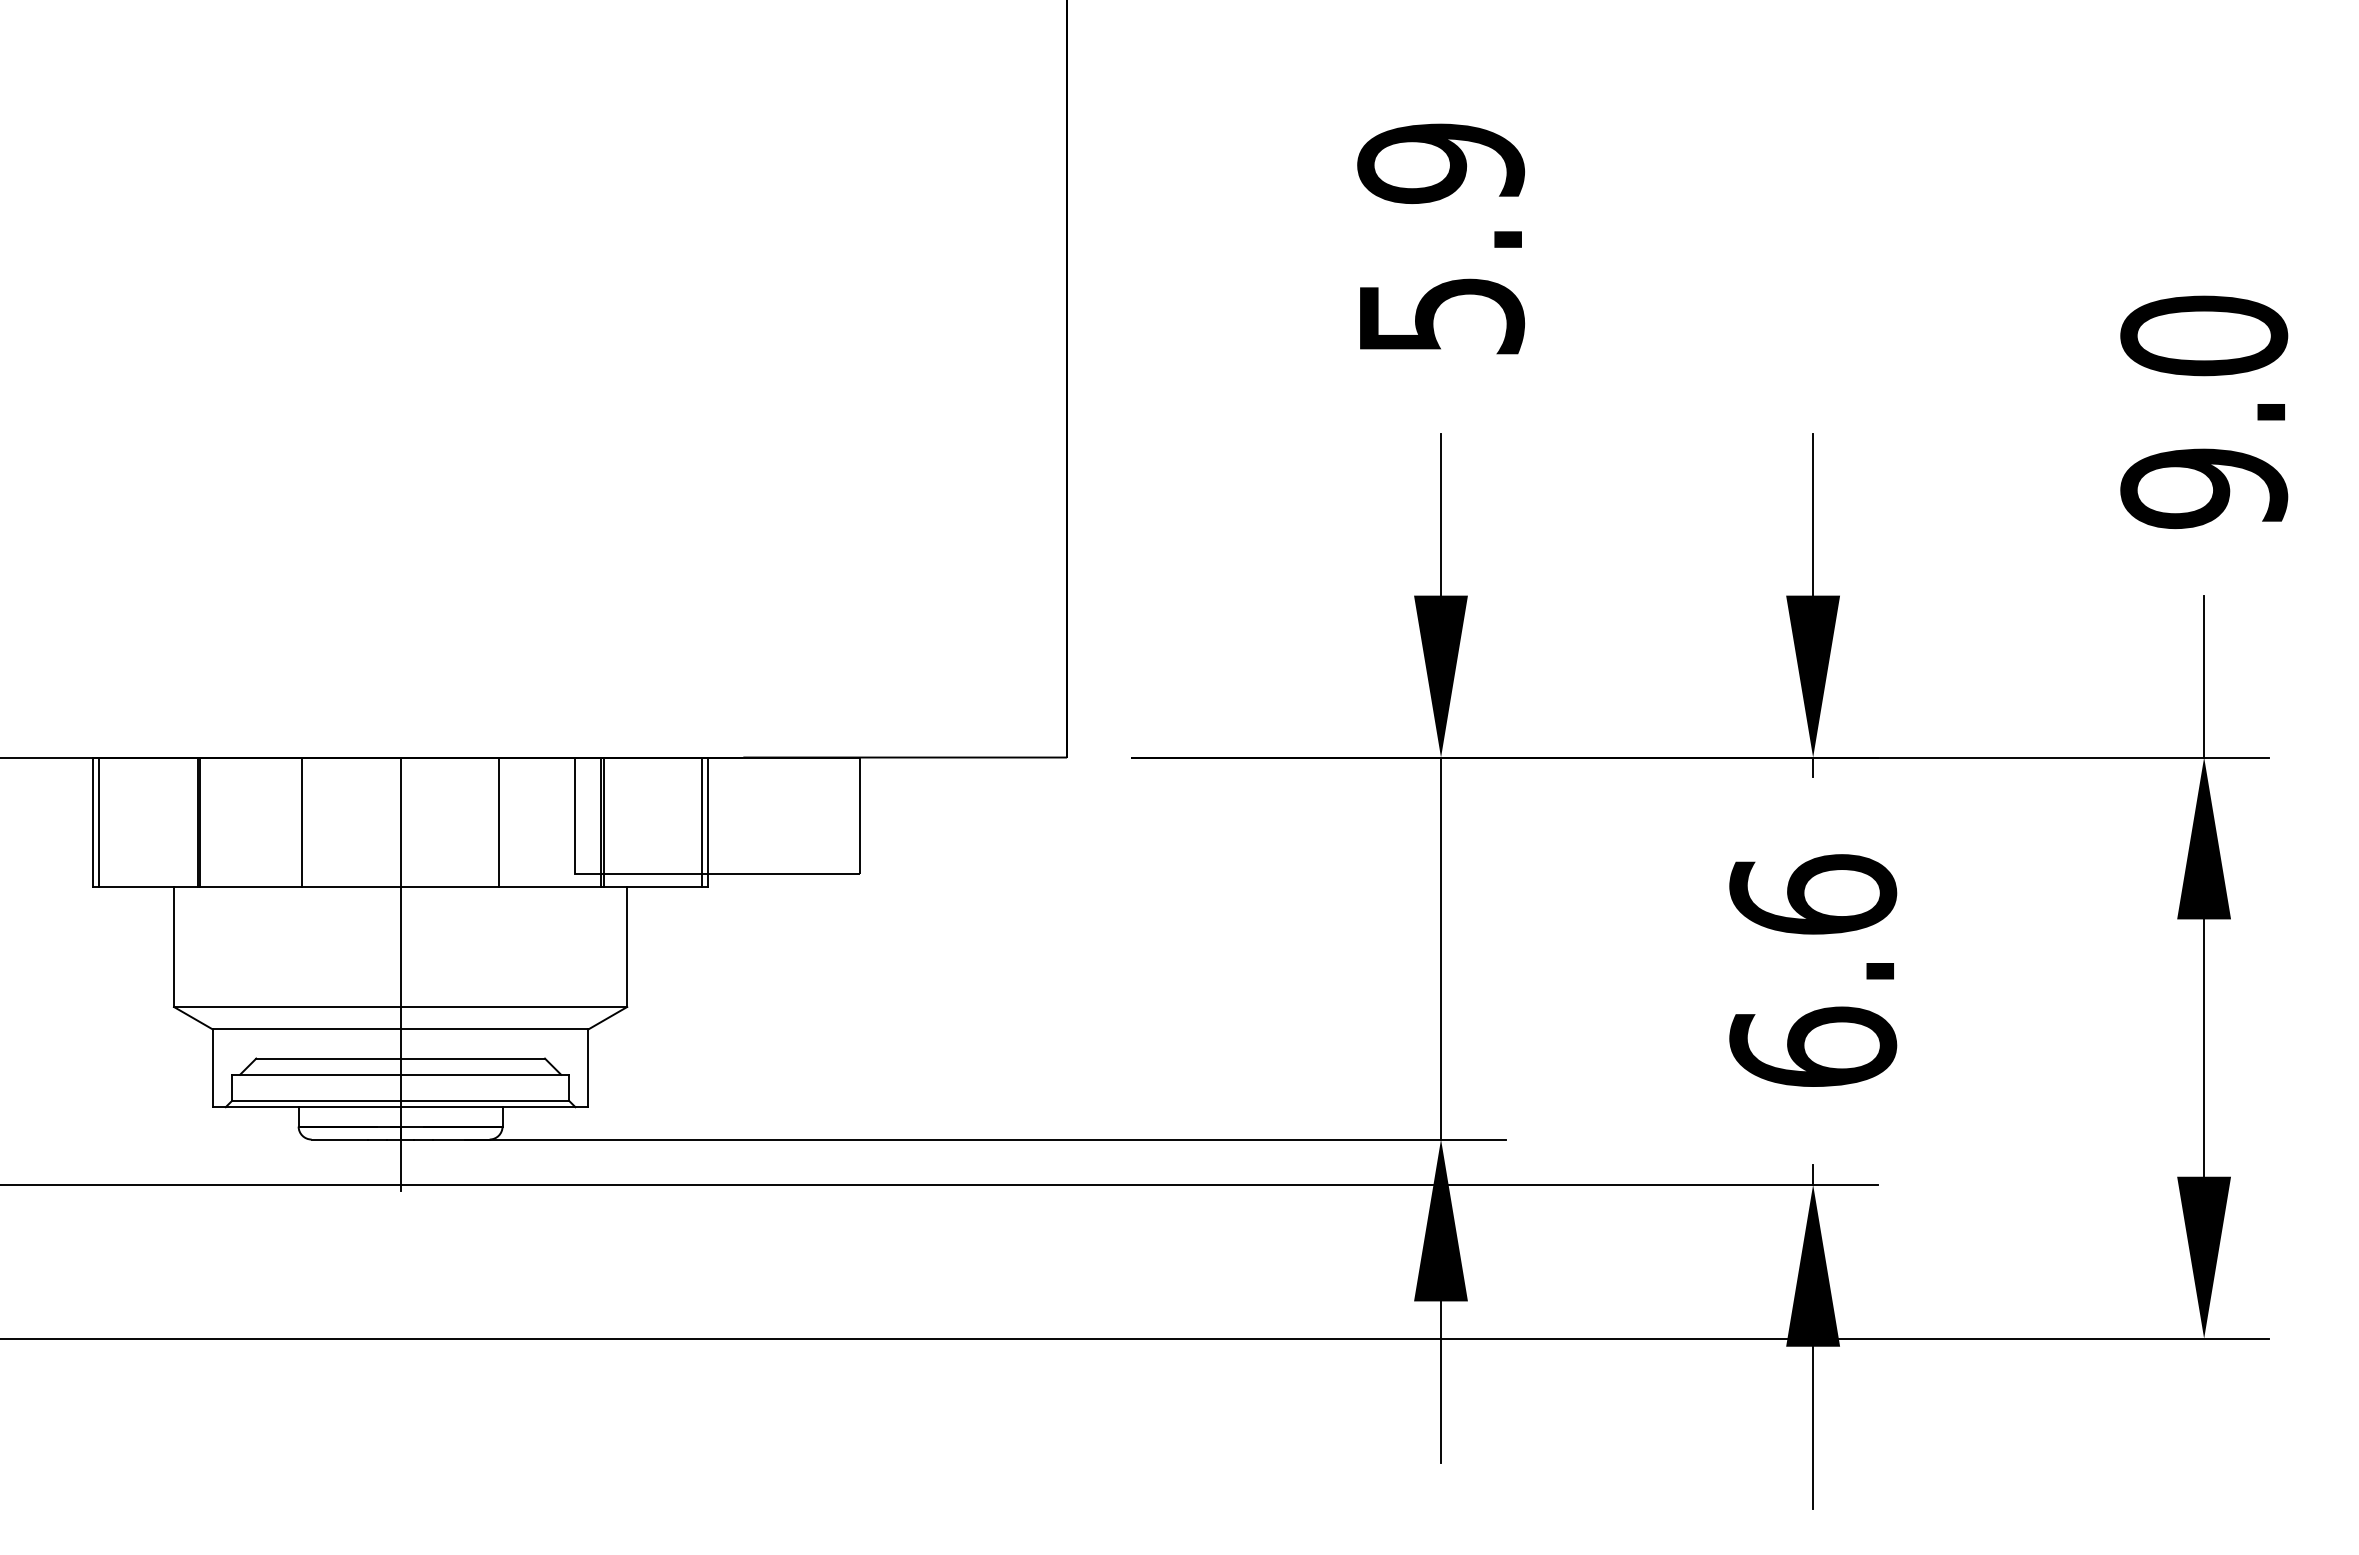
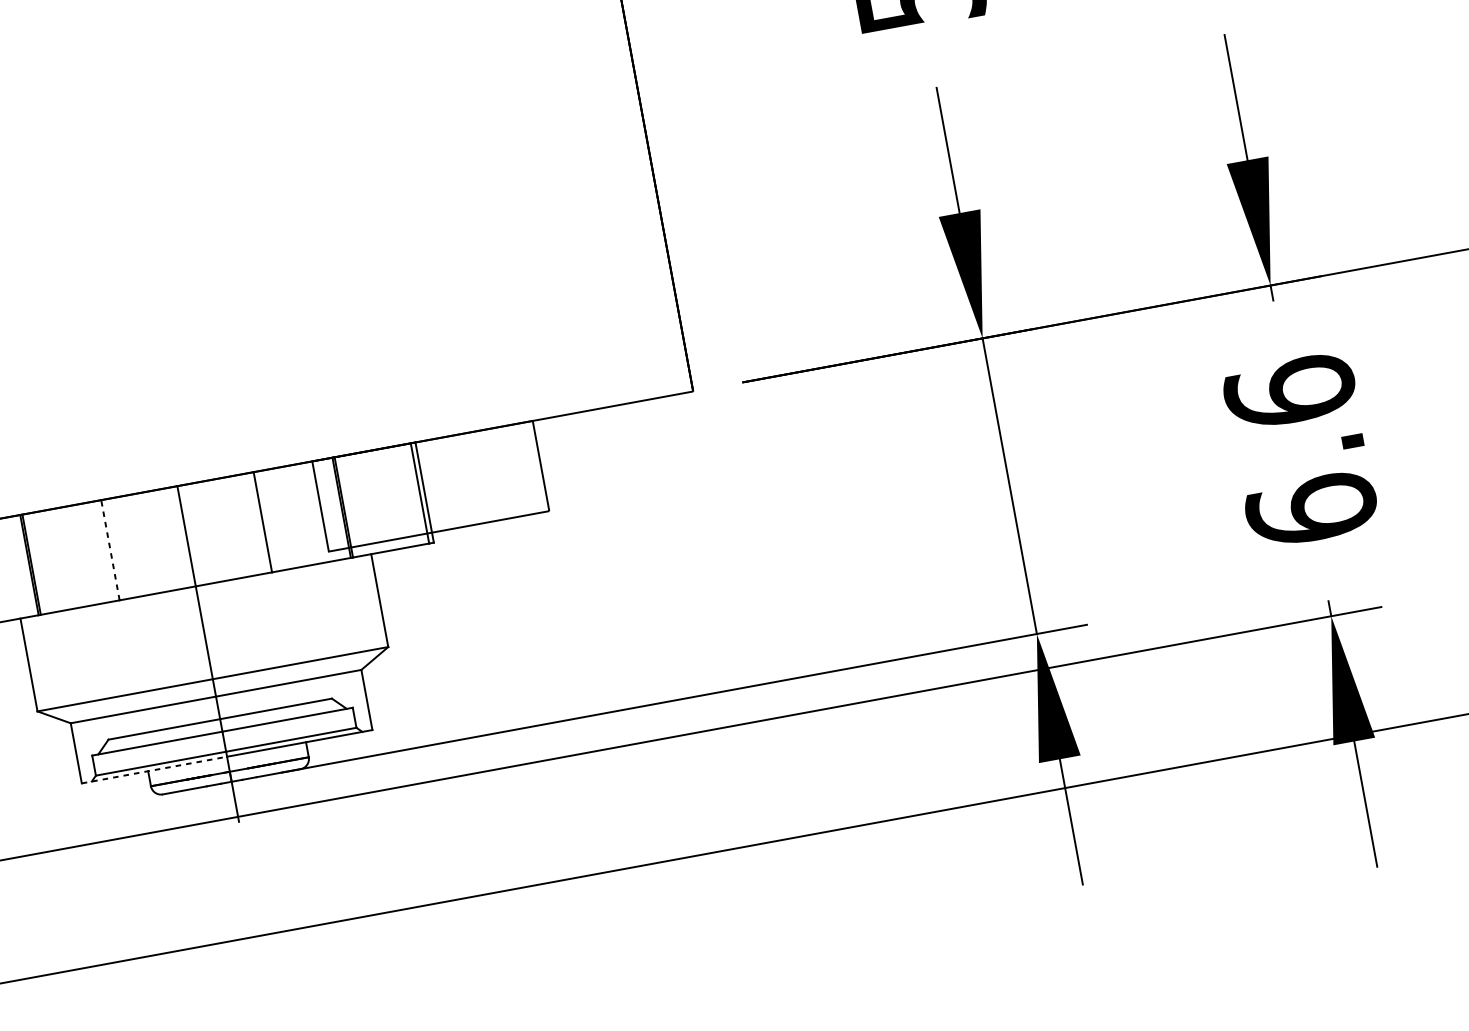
line: (302, 822) -> (110, 550), solid -> dashed
line: (306, 1107) -> (154, 770), solid -> dashed

